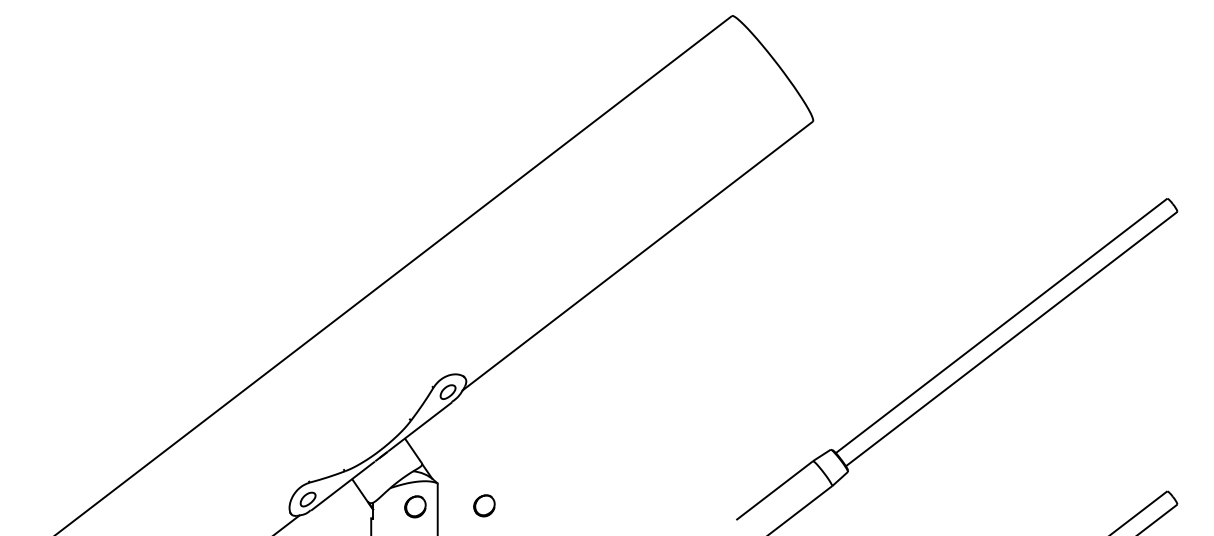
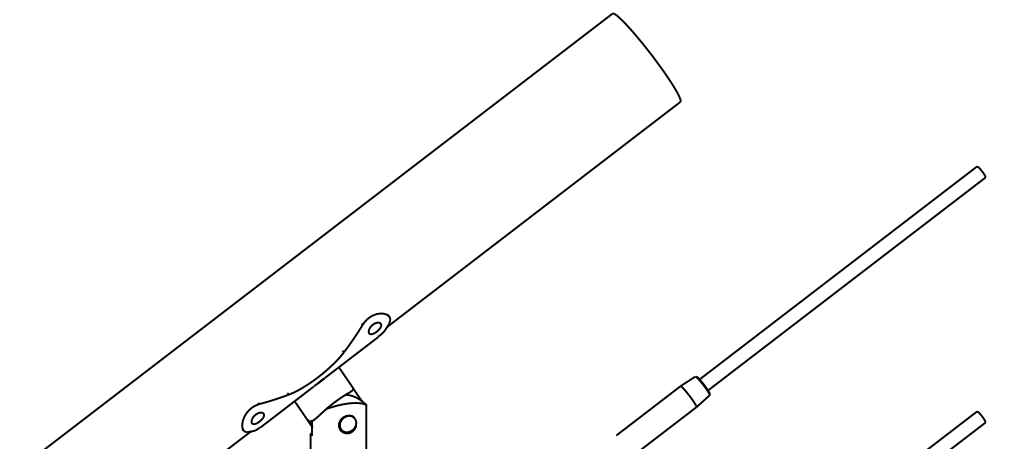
part: (484, 505) -> (405, 423), removed

